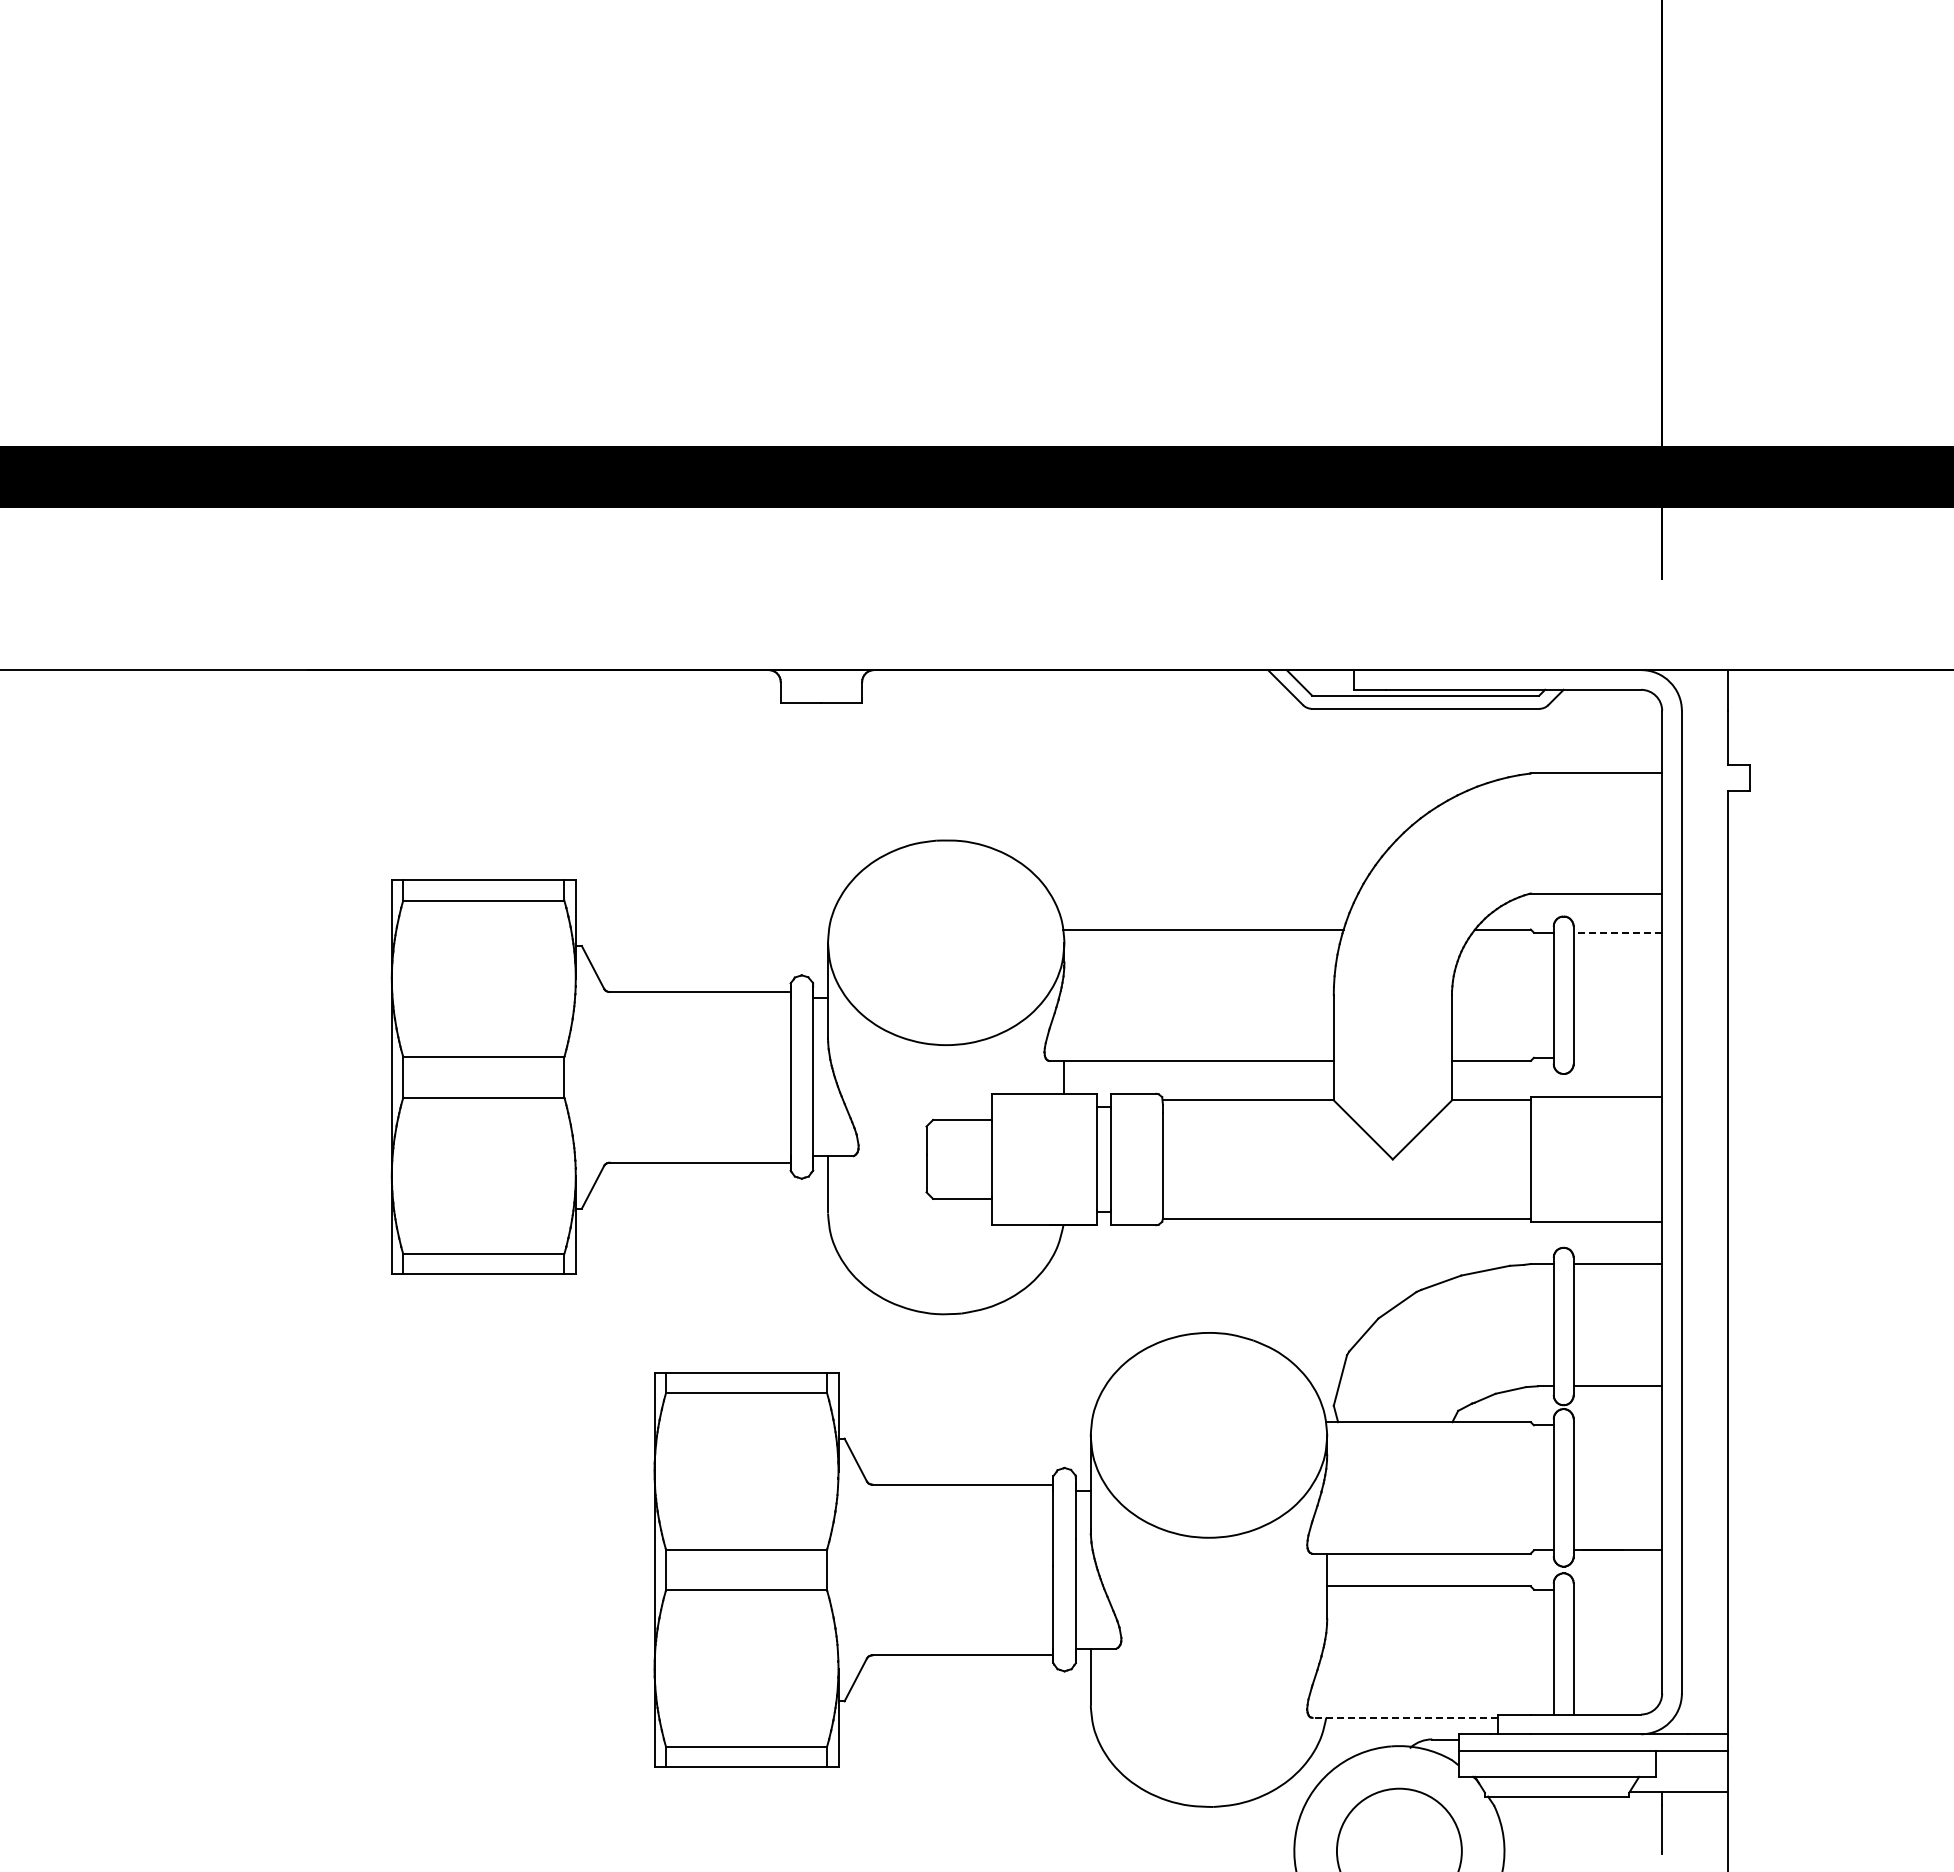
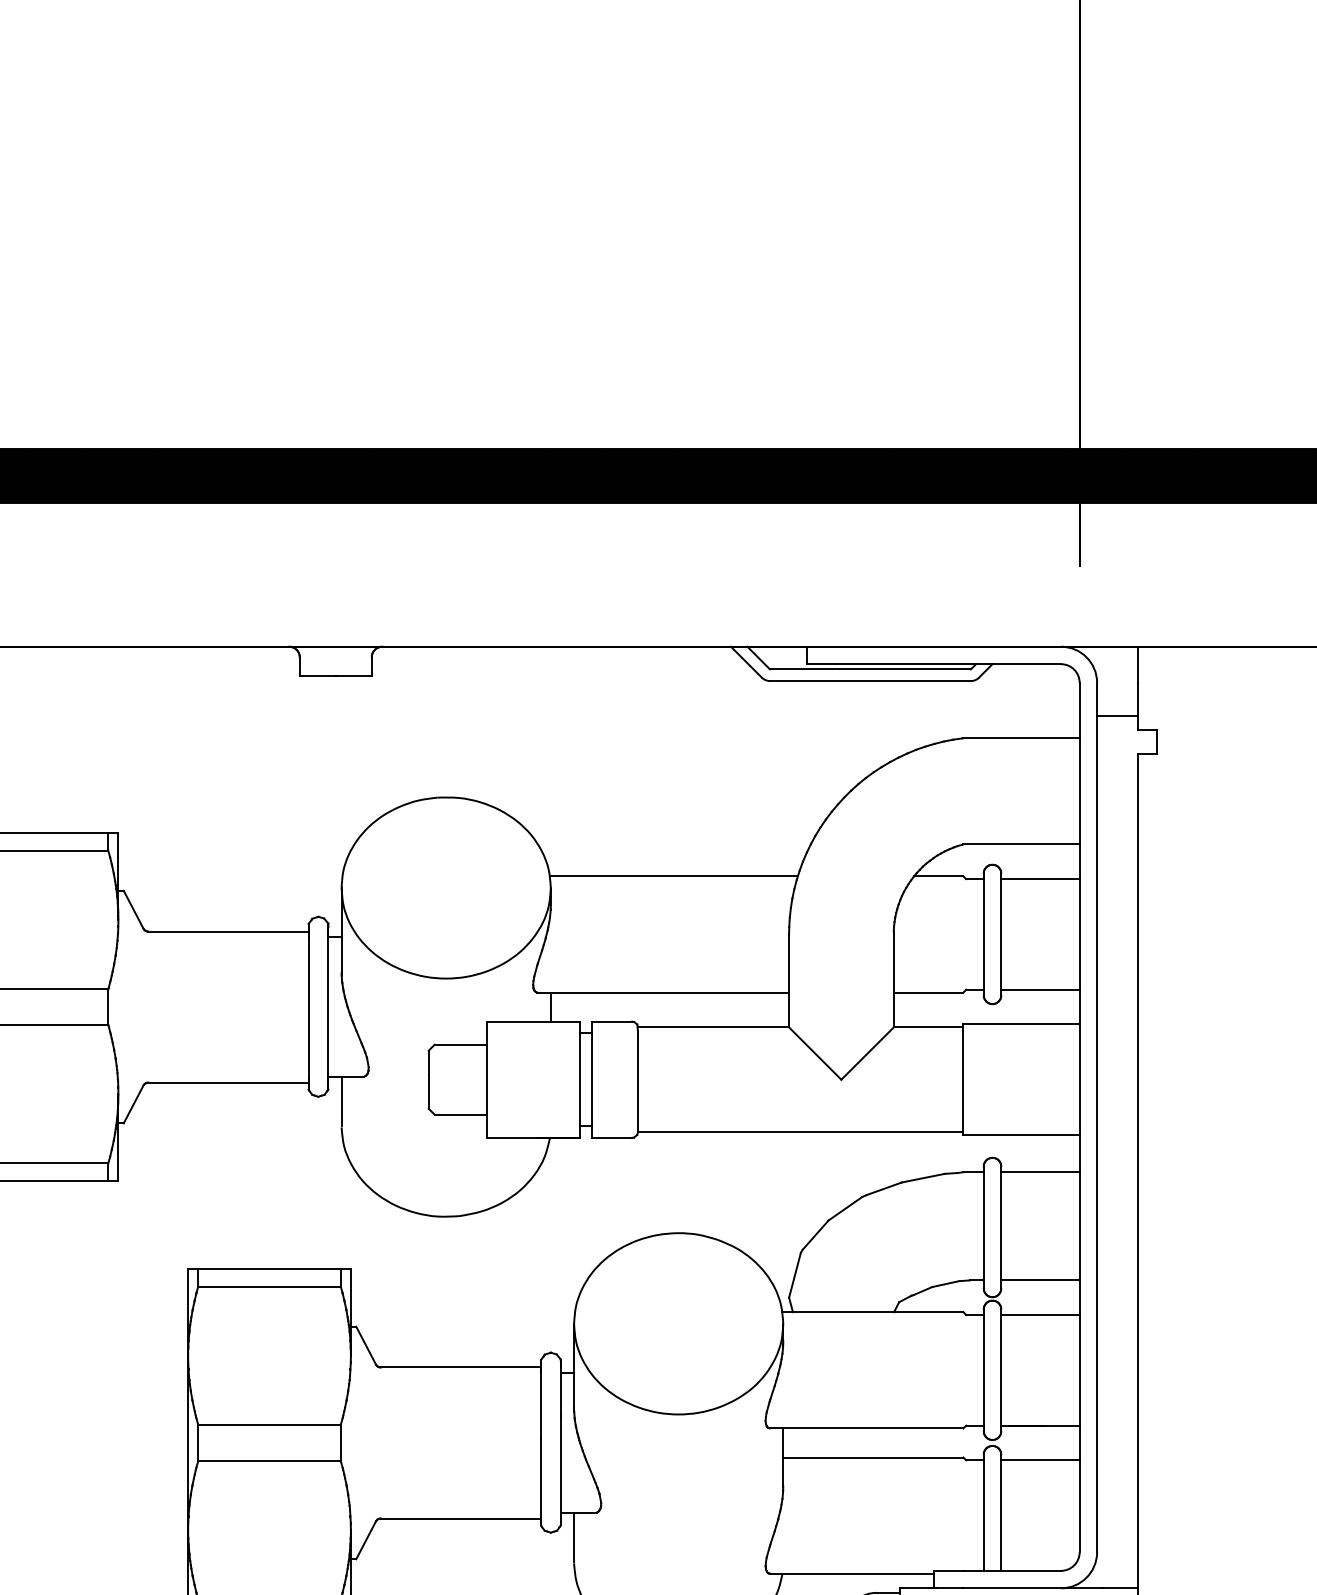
line: (1704, 748) -> (1117, 716), added
line: (1617, 932) -> (1040, 878), dashed -> solid
line: (1617, 1057) -> (1040, 989), added
line: (1617, 1425) -> (1040, 1315), added
line: (1617, 1589) -> (1040, 1460), added
line: (1405, 1717) -> (852, 1573), dashed -> solid

